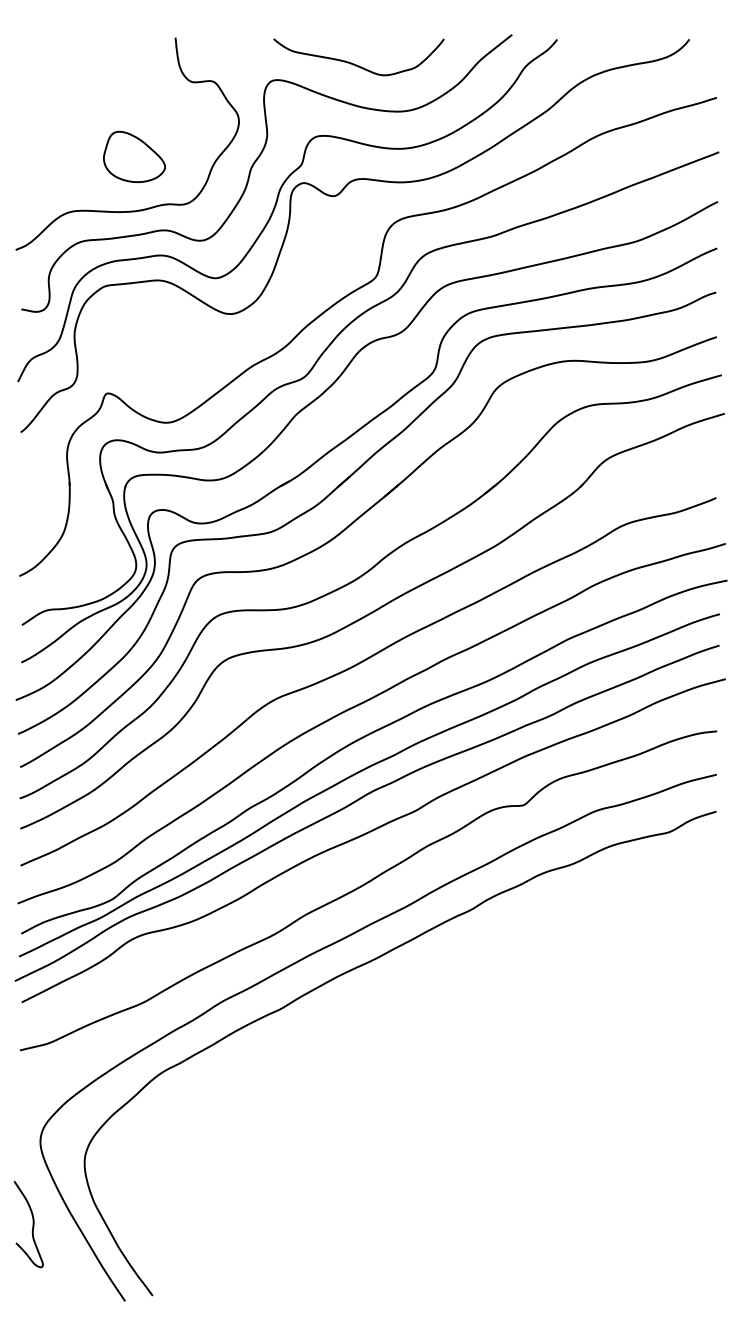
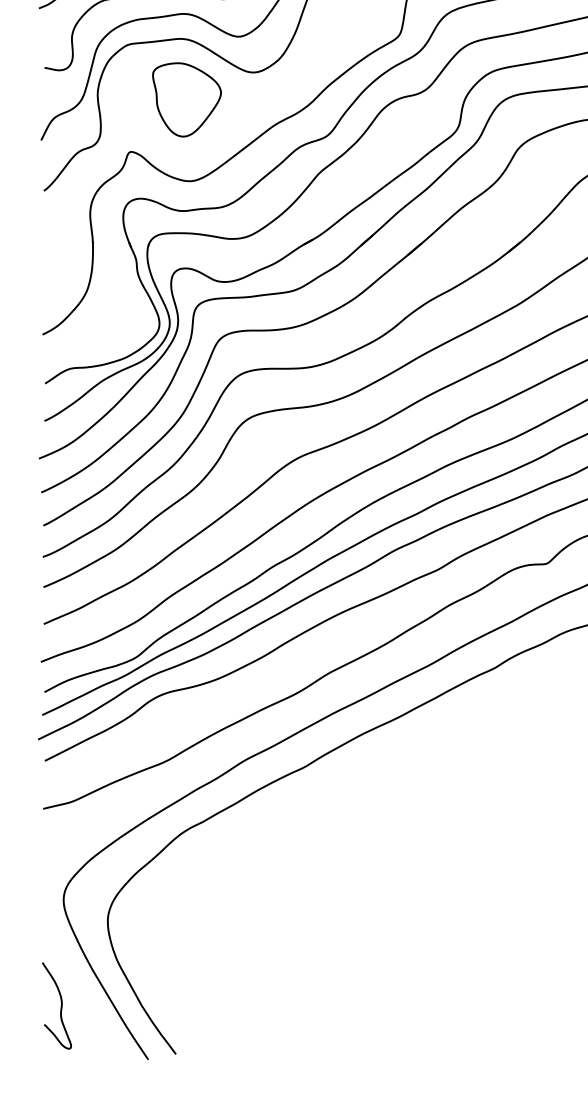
part: (163, 340) -> (186, 98), added
curve: (32, 1224) -> (60, 1005), moved

